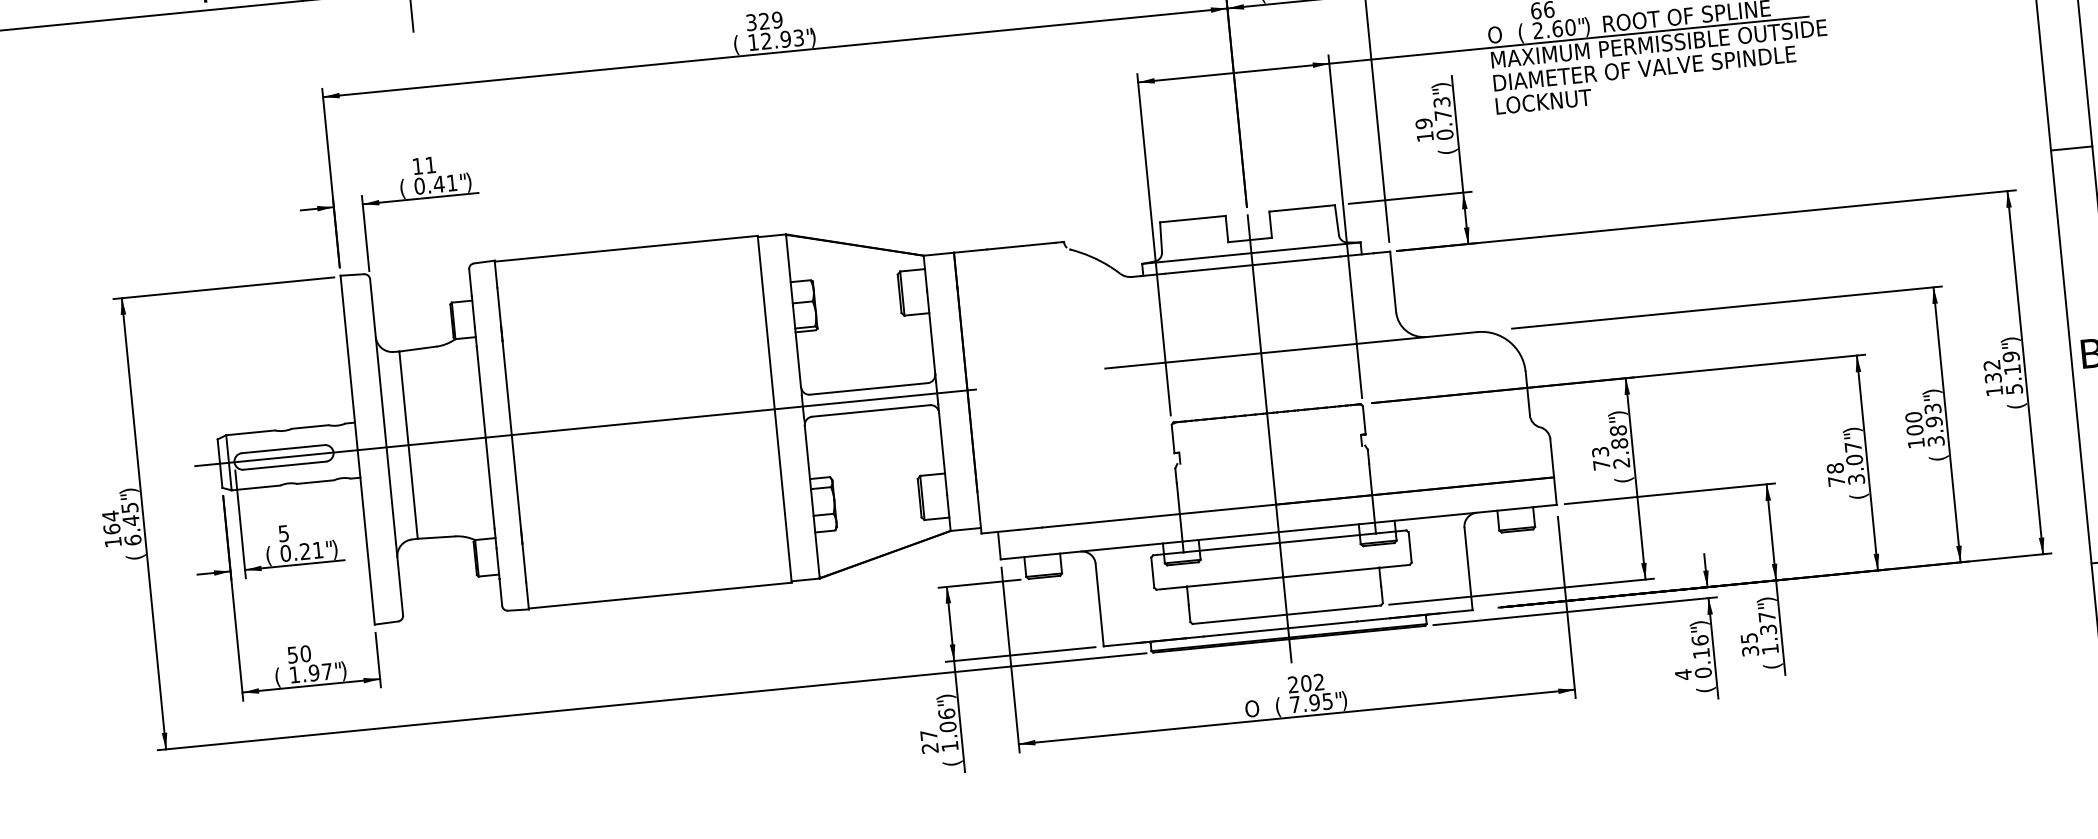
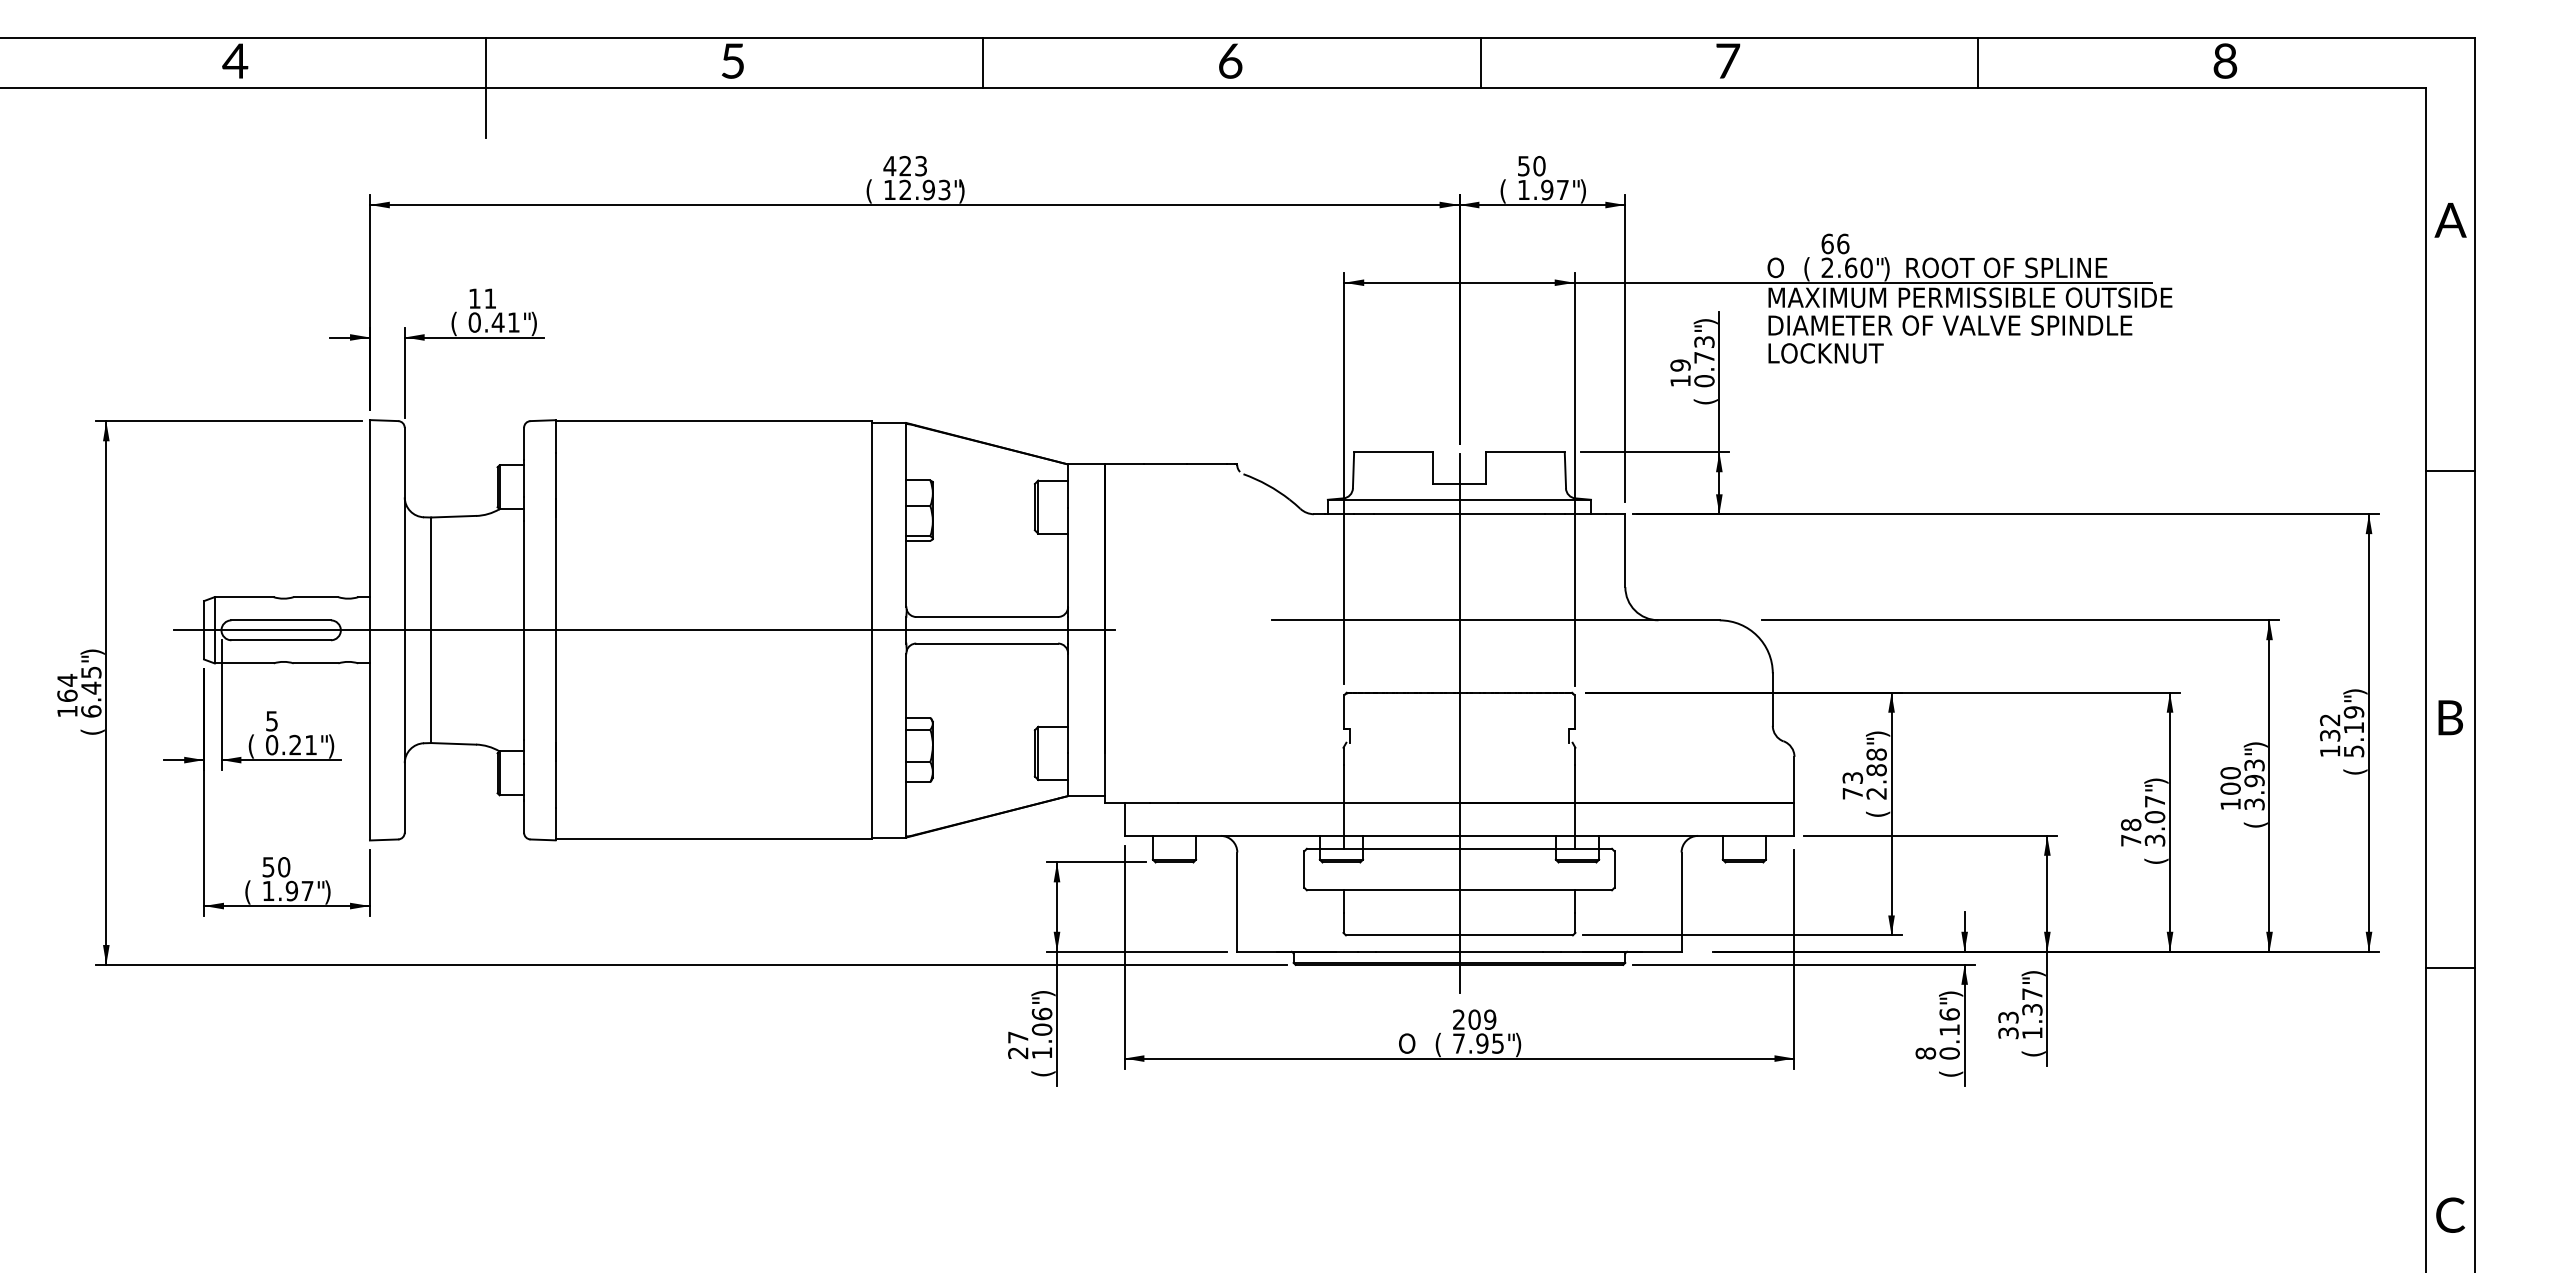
text: (764, 20) -> (905, 165), 329 -> 423
text: (1749, 637) -> (2008, 1016), 35 -> 33
text: (1683, 674) -> (1925, 1053), 4 -> 8
text: (1319, 682) -> (1490, 1019), 202 -> 209

